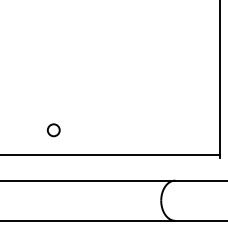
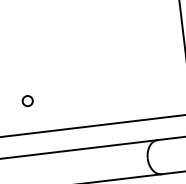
circle: (53, 130) -> (27, 101), moved

